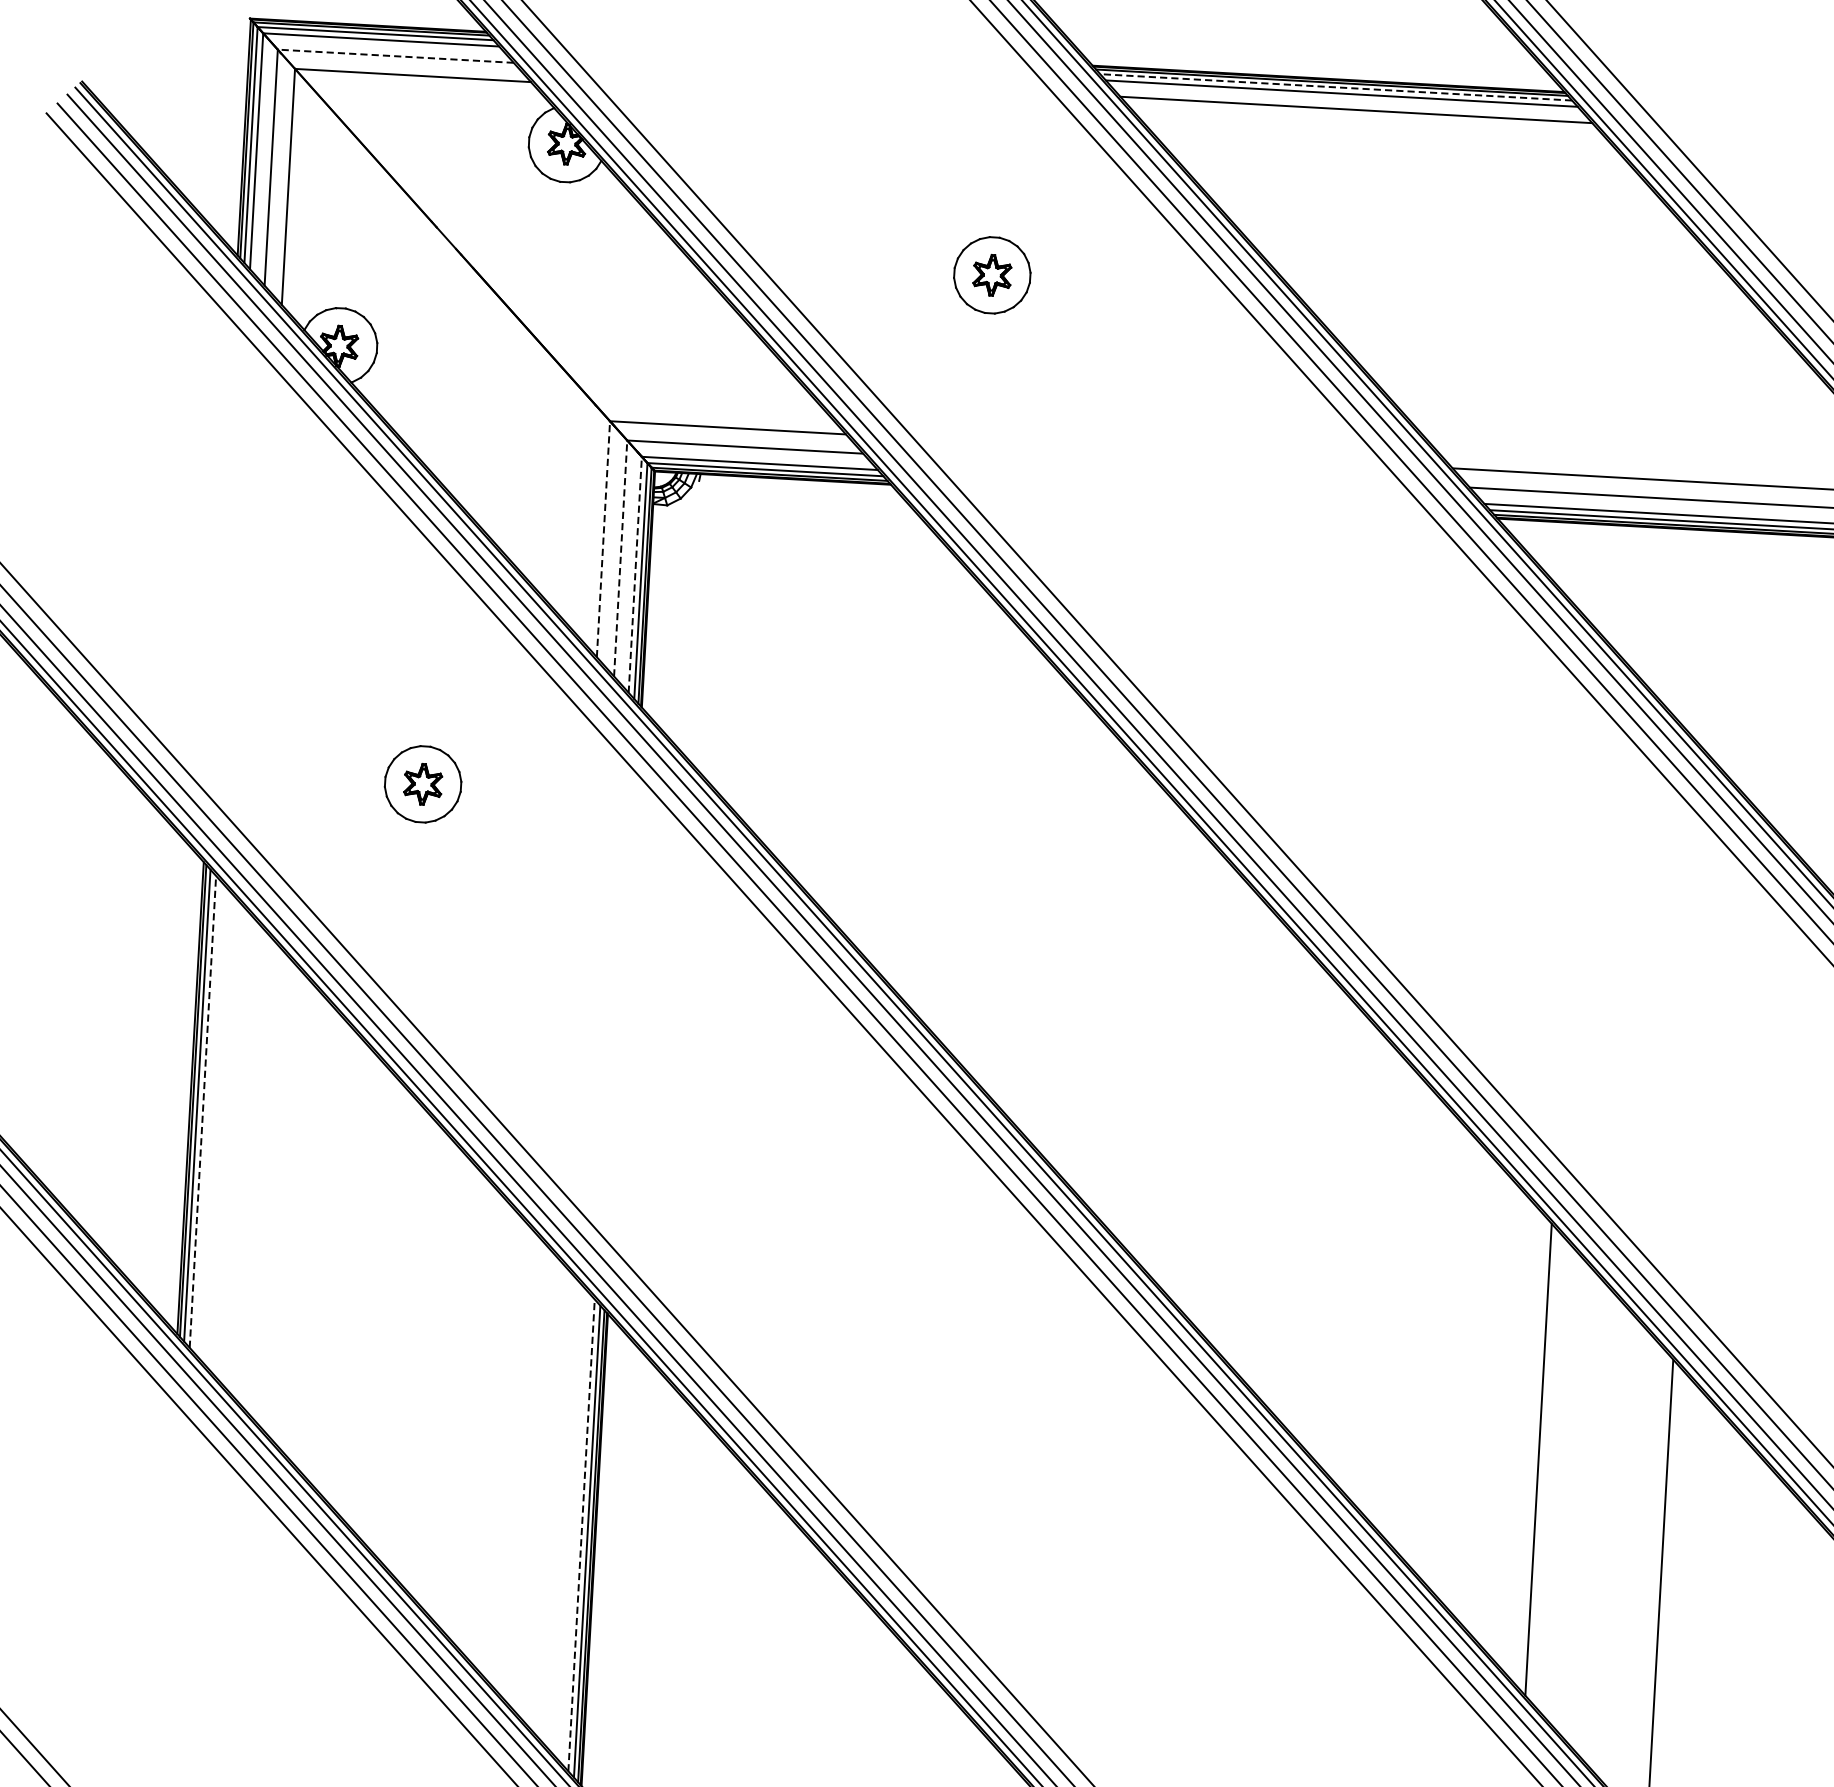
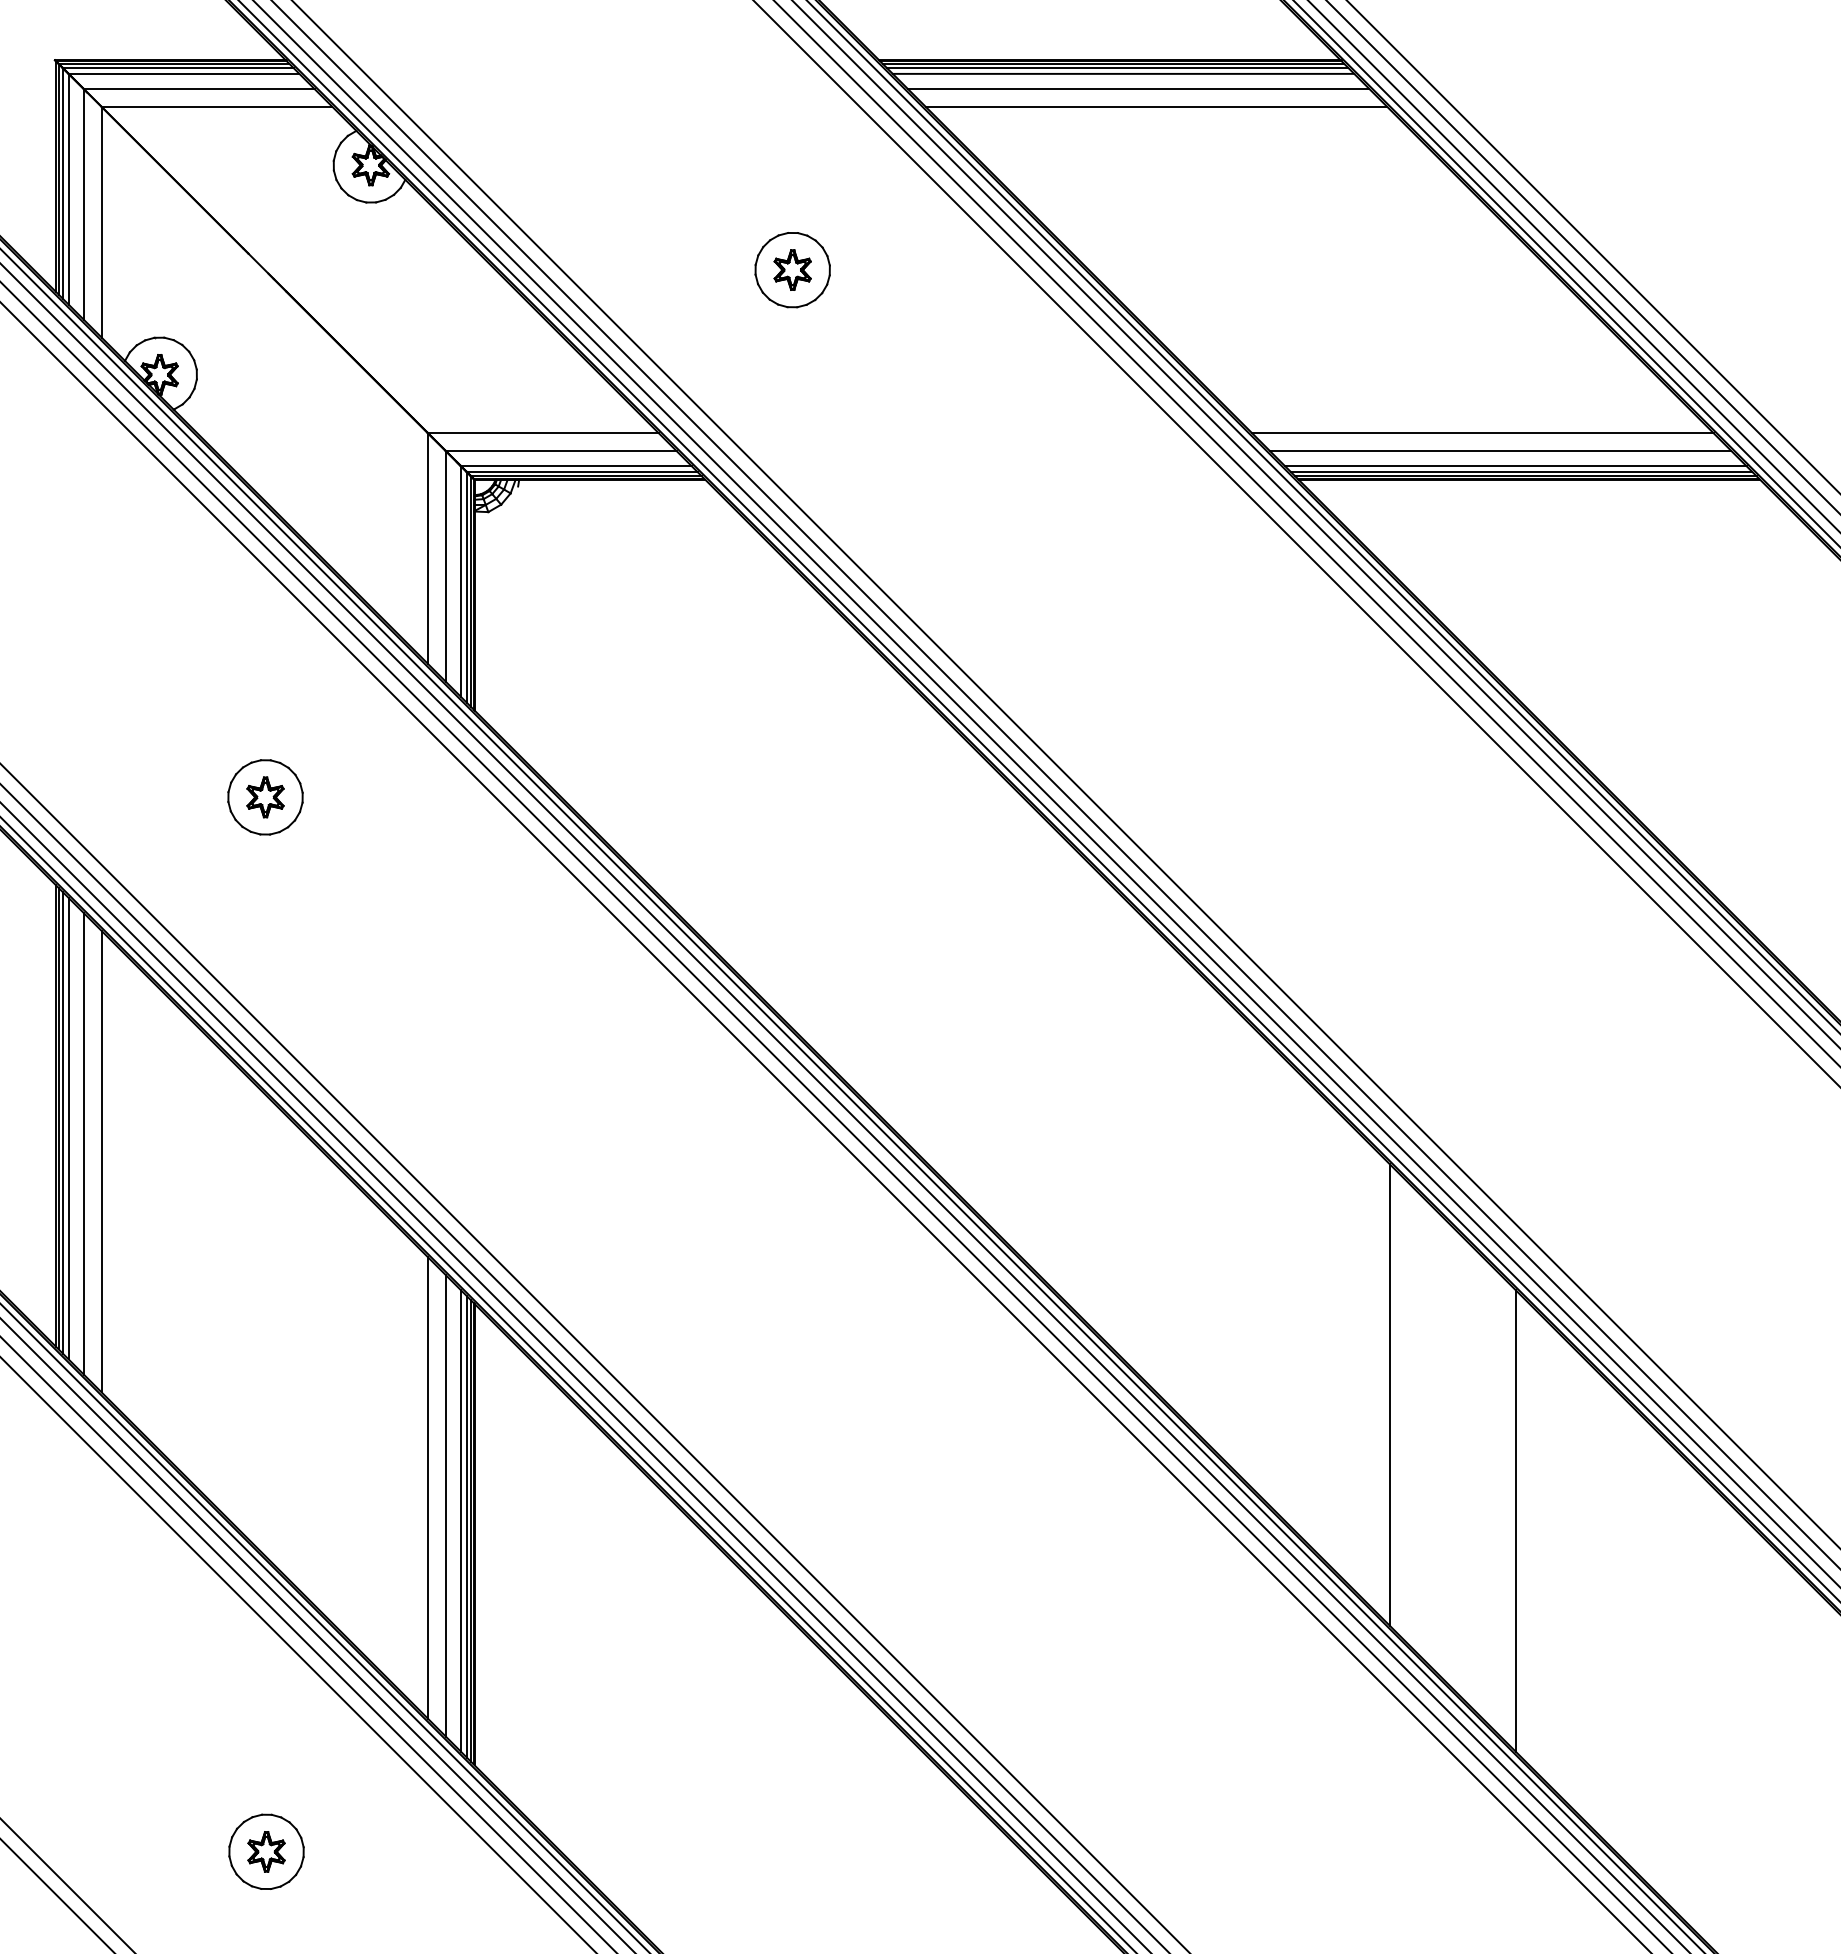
line: (395, 56) -> (198, 89), dashed -> solid
line: (1335, 87) -> (1117, 68), dashed -> solid
line: (1373, 128) -> (1156, 106), added
line: (602, 539) -> (427, 548), dashed -> solid
line: (620, 557) -> (445, 565), dashed -> solid
line: (634, 574) -> (460, 581), dashed -> solid
line: (202, 1111) -> (68, 1128), dashed -> solid
line: (217, 1127) -> (83, 1143), added
line: (234, 1147) -> (101, 1161), added
line: (549, 1499) -> (427, 1487), added
line: (566, 1518) -> (445, 1505), added
line: (581, 1534) -> (460, 1520), dashed -> solid

